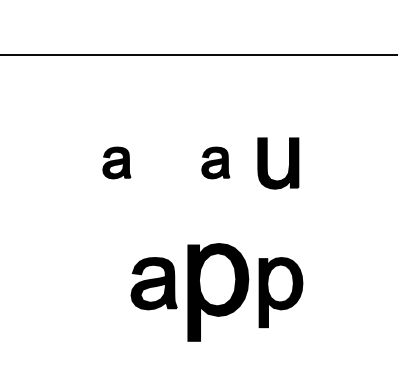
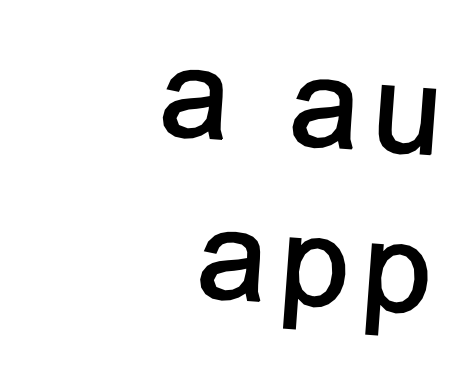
part: (116, 162) -> (194, 103), size x1.67
part: (215, 162) -> (324, 113), size x1.67
part: (218, 292) -> (315, 284), size x0.71

